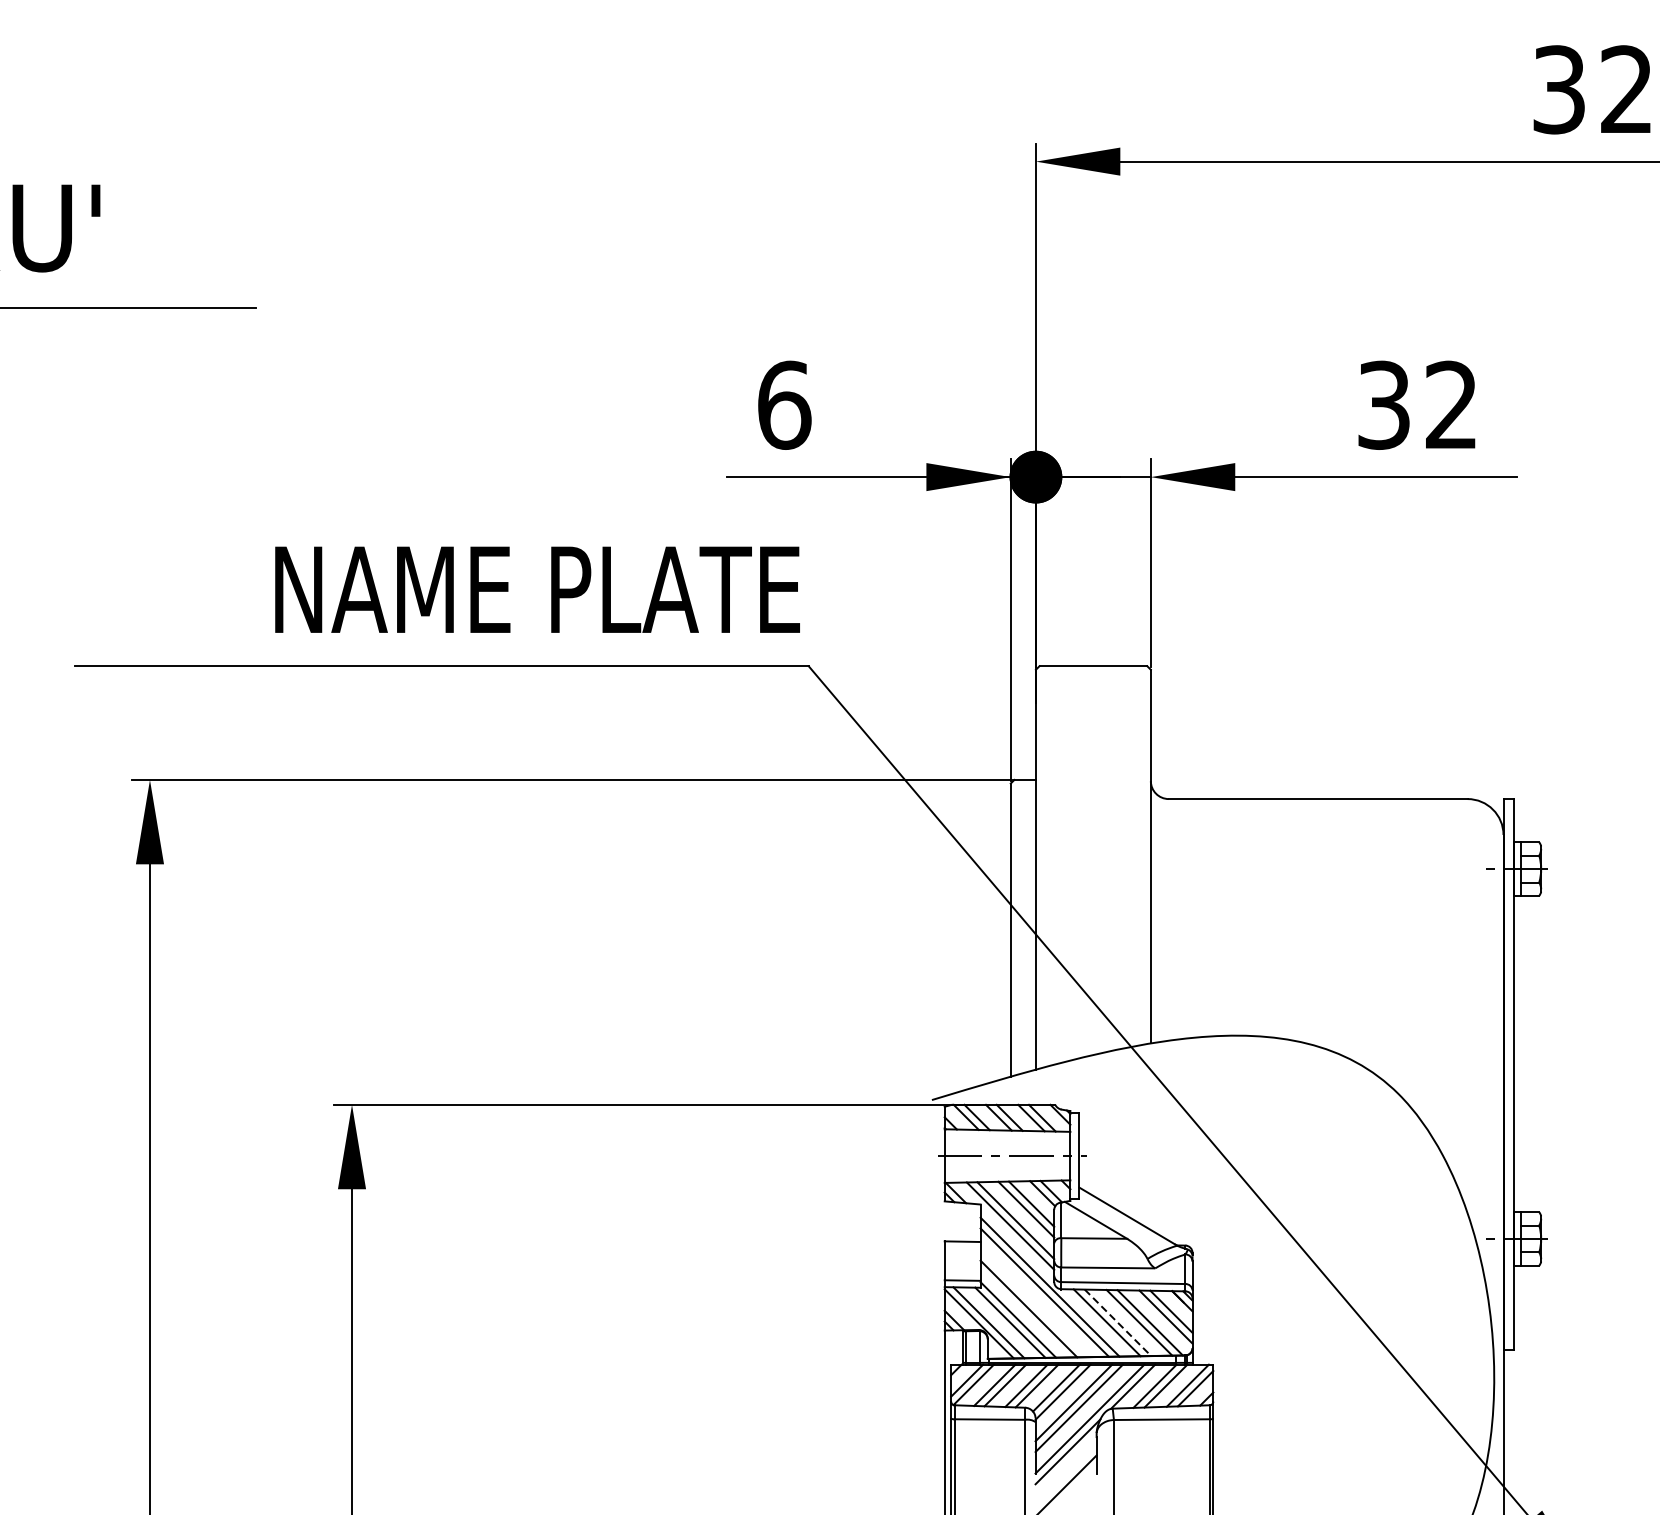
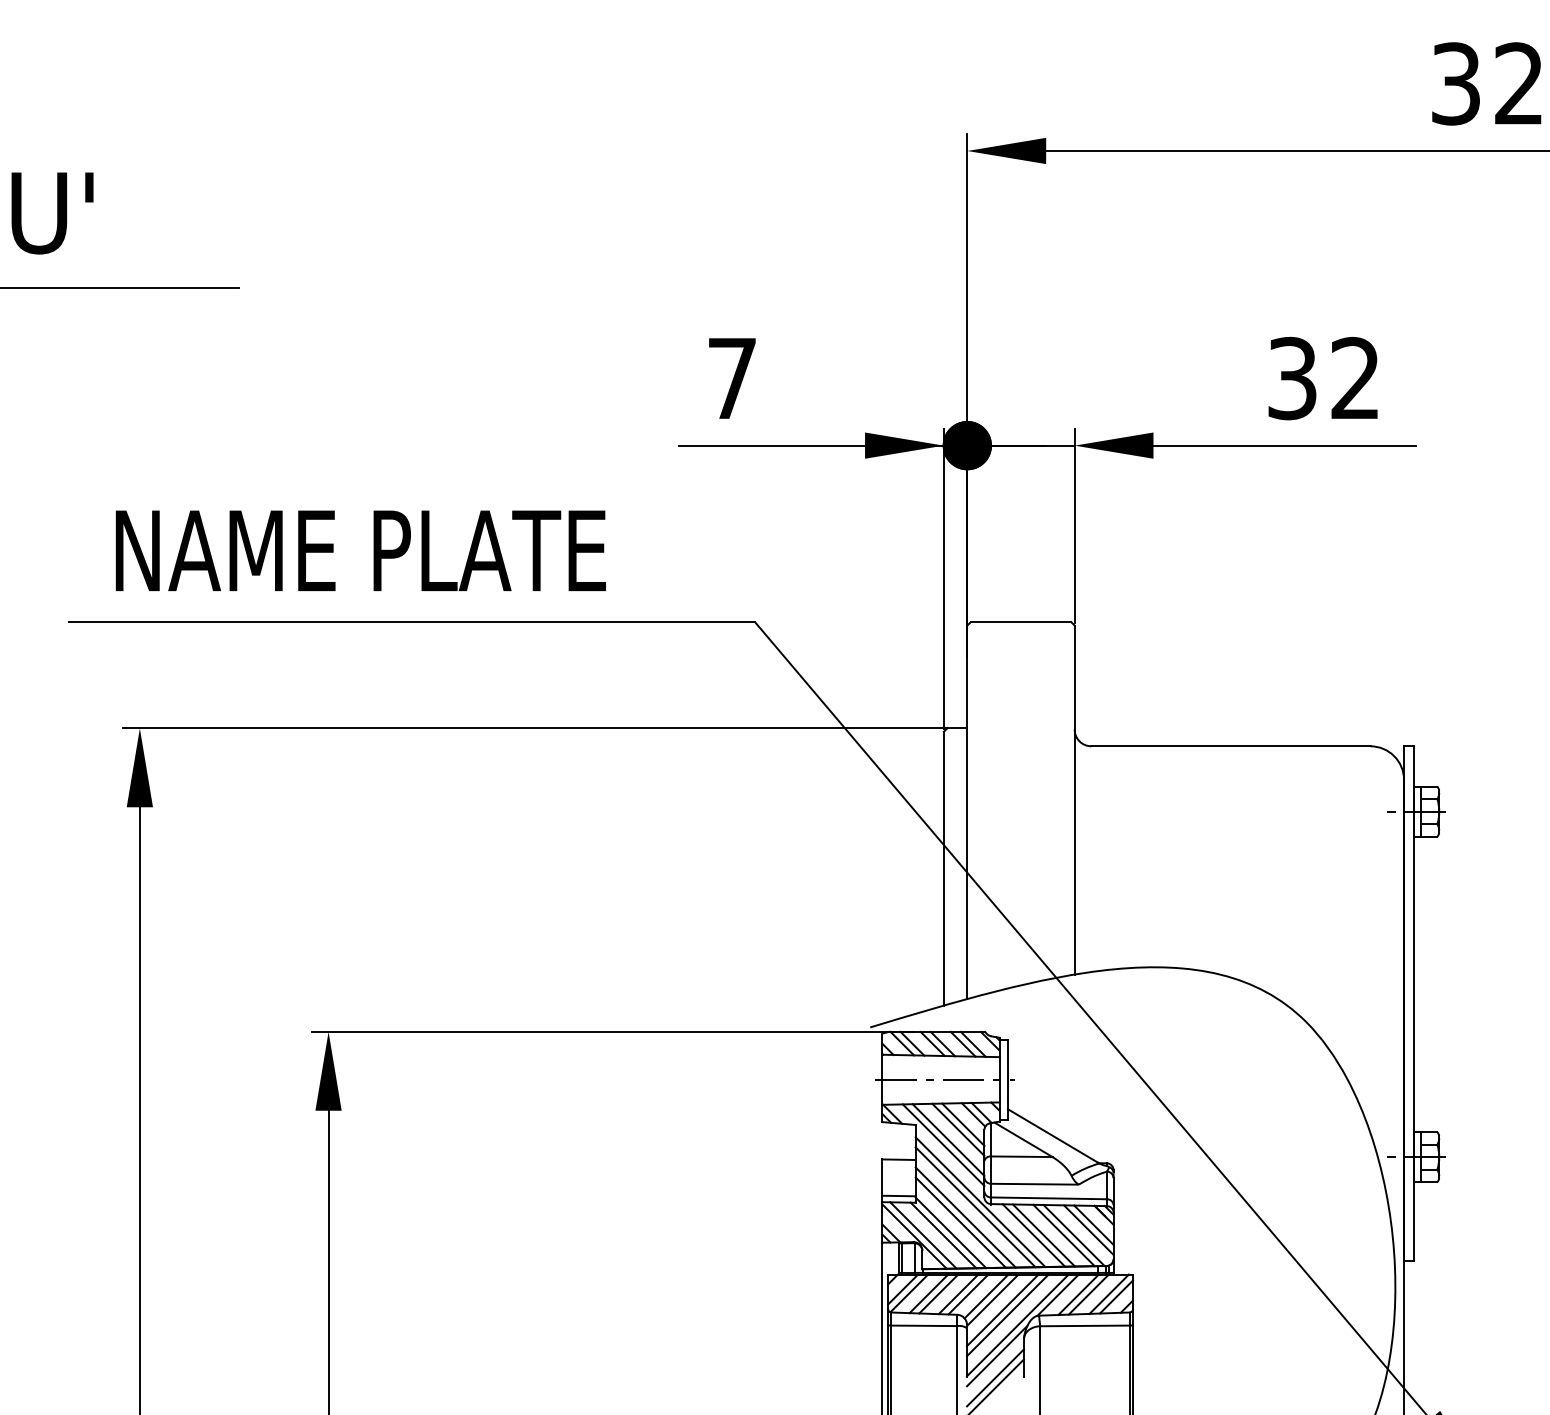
text: (784, 405) -> (732, 378), 6 -> 7
text: (537, 589) -> (360, 550), moved
line: (1033, 1303) -> (965, 1217), added
line: (1117, 1322) -> (1043, 1235), dashed -> solid
line: (1066, 1474) -> (995, 1377), added

